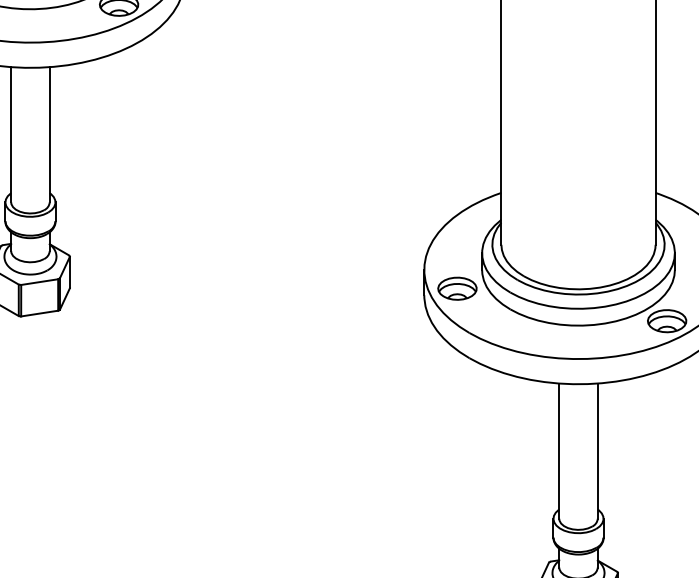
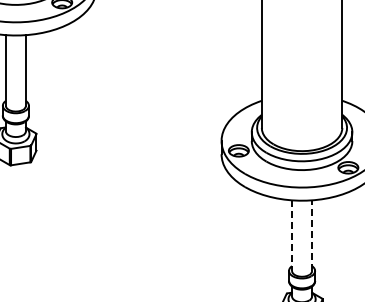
line: (598, 450) -> (312, 235), solid -> dashed
line: (560, 452) -> (292, 236), solid -> dashed

